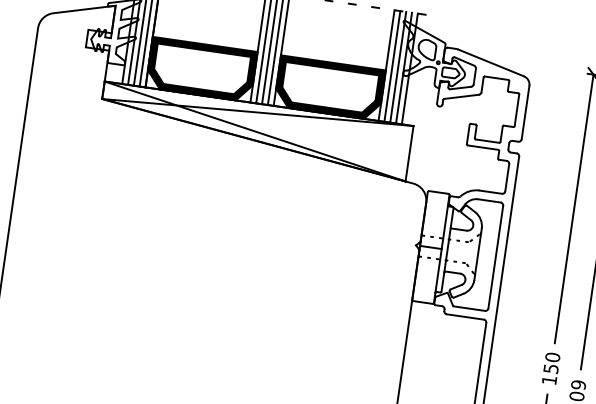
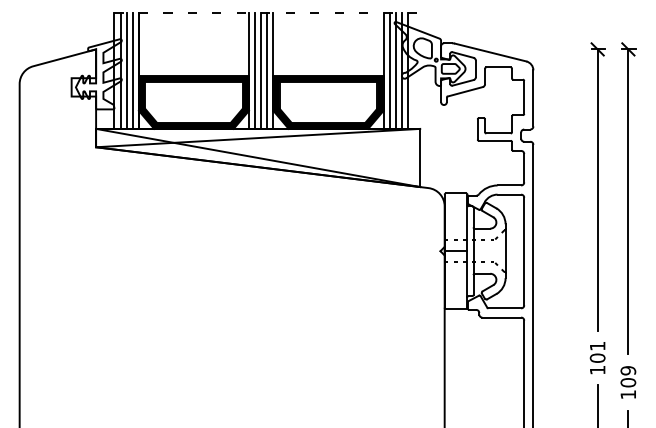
text: (551, 362) -> (597, 351), 150 -> 101

